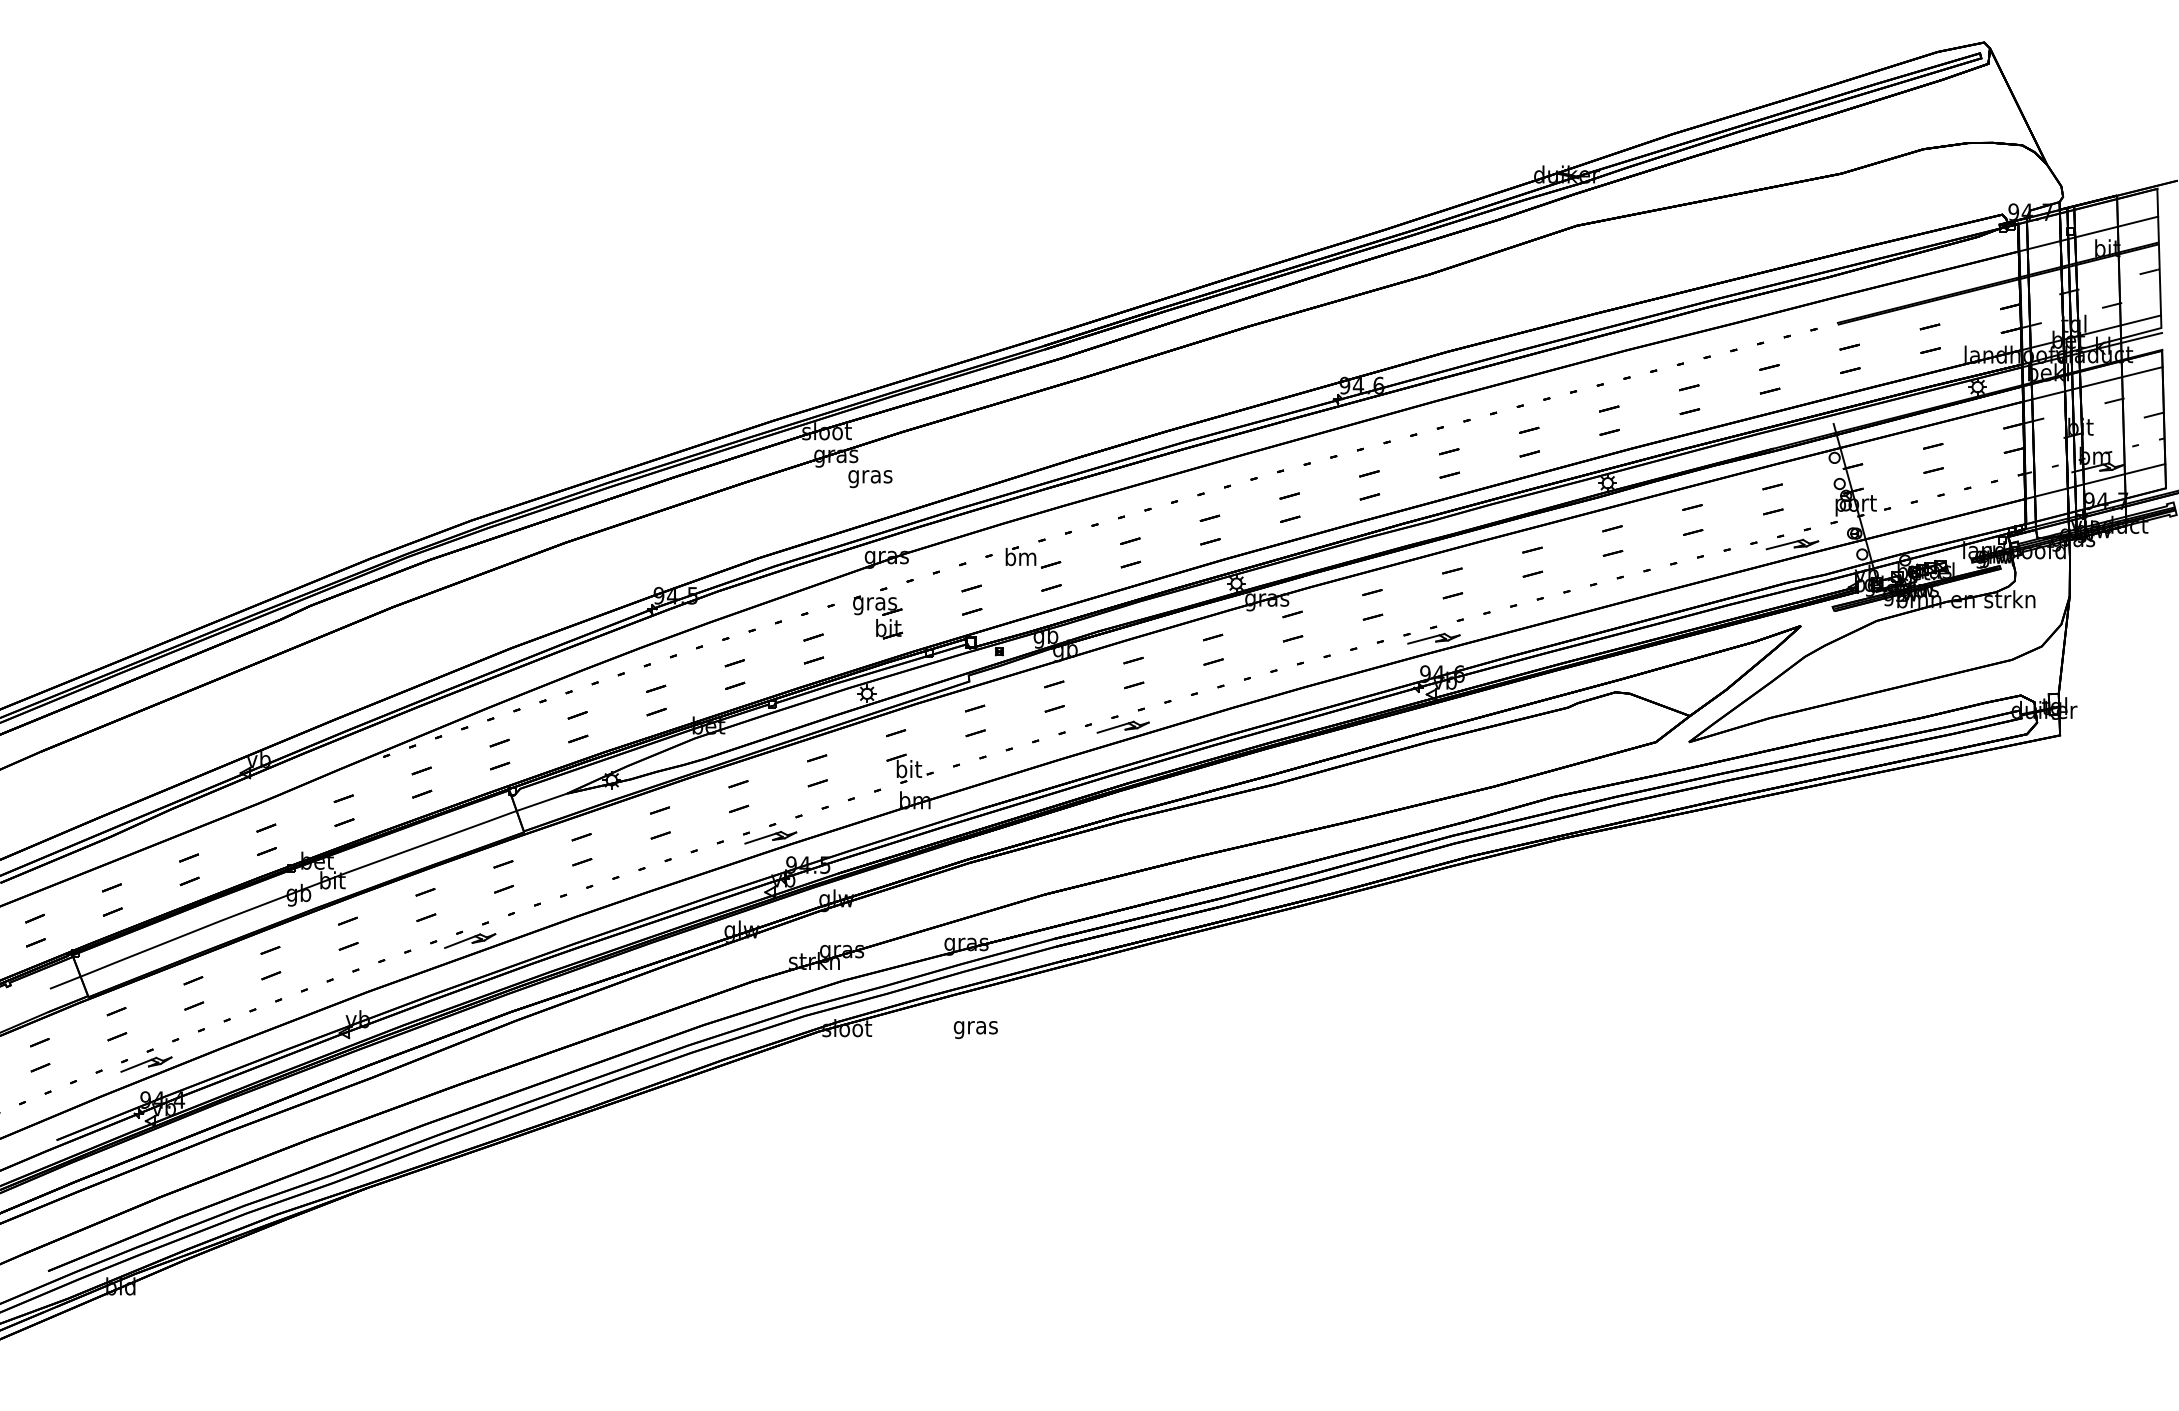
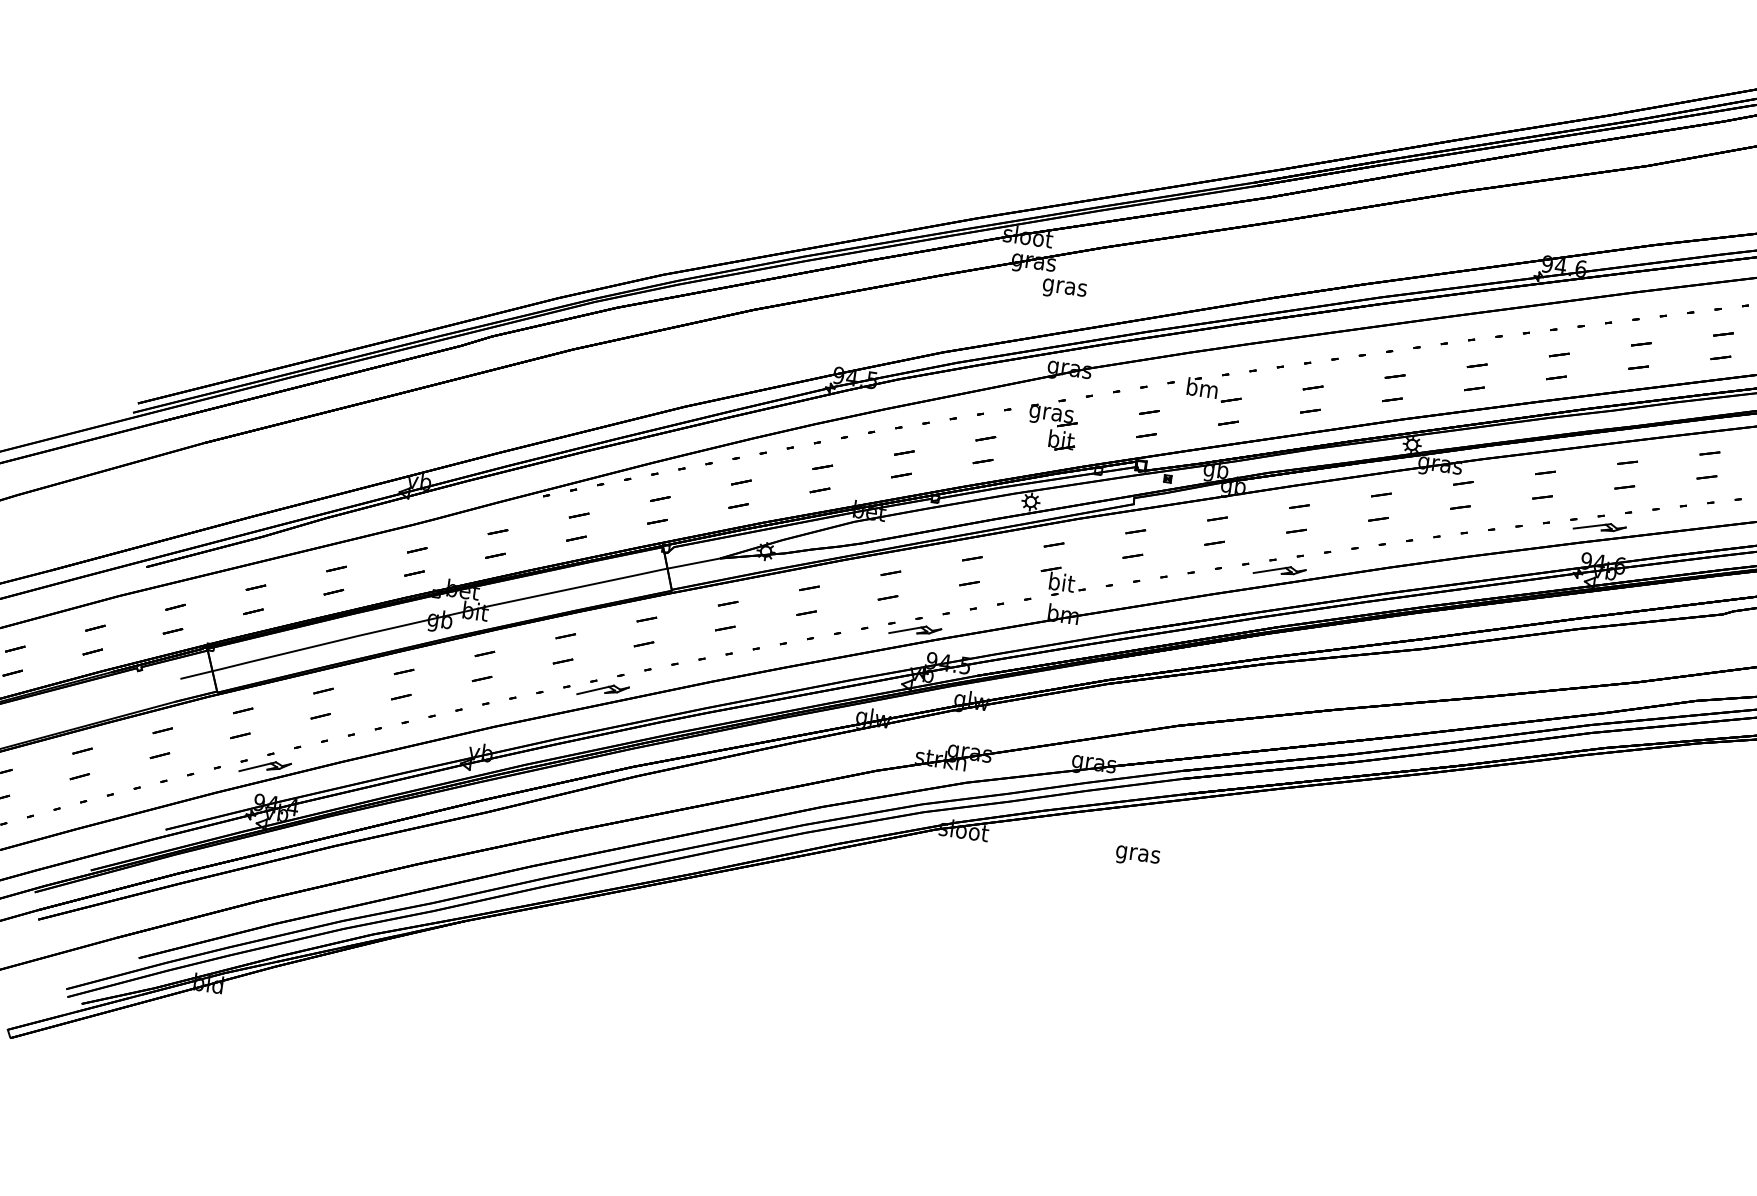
text: (975, 1030) -> (1137, 857), moved

